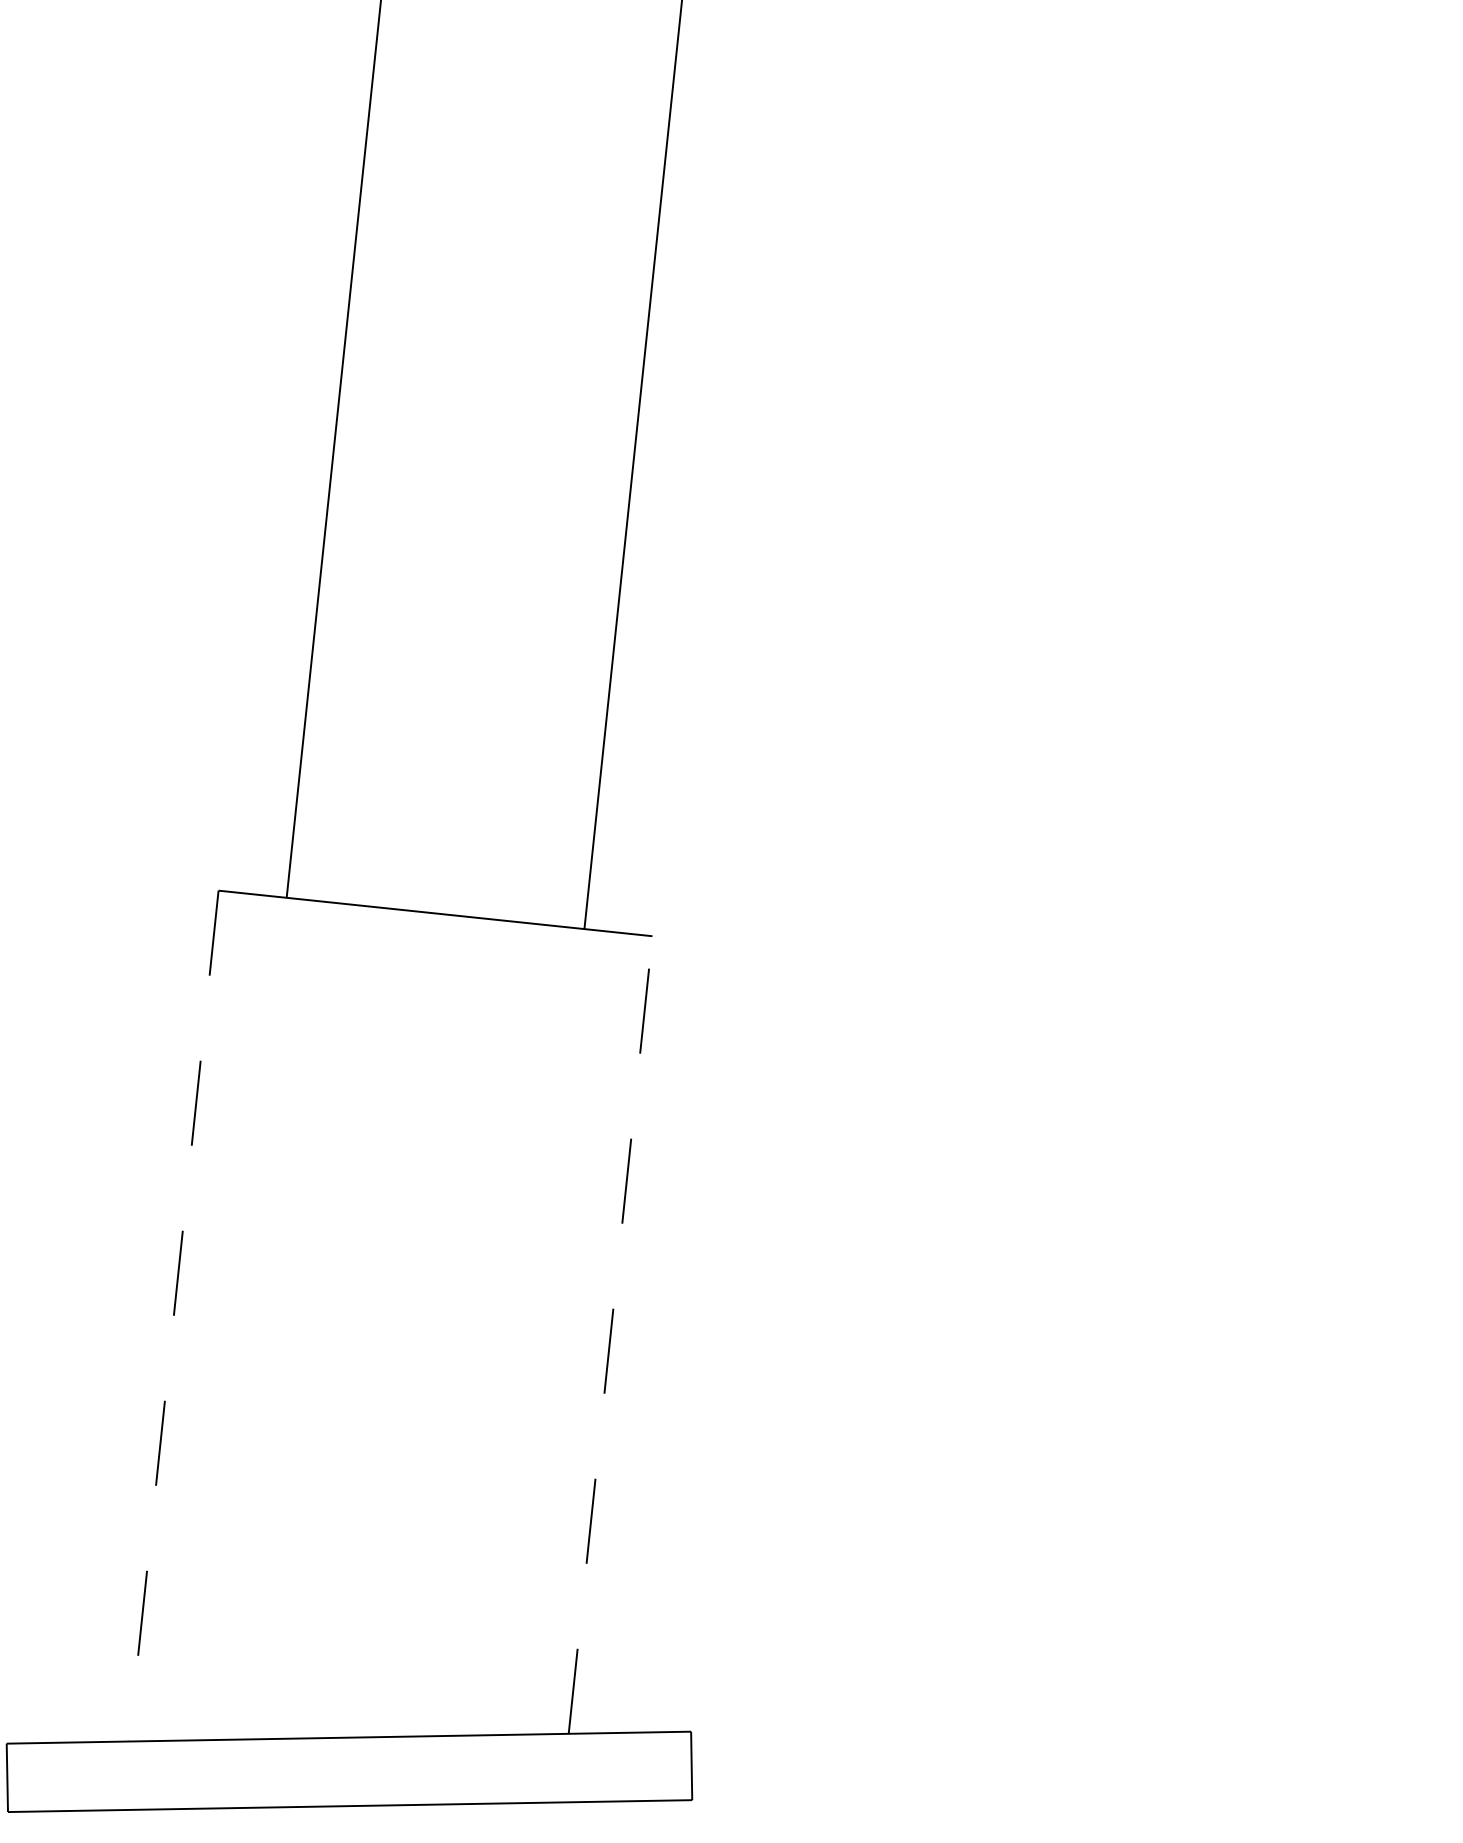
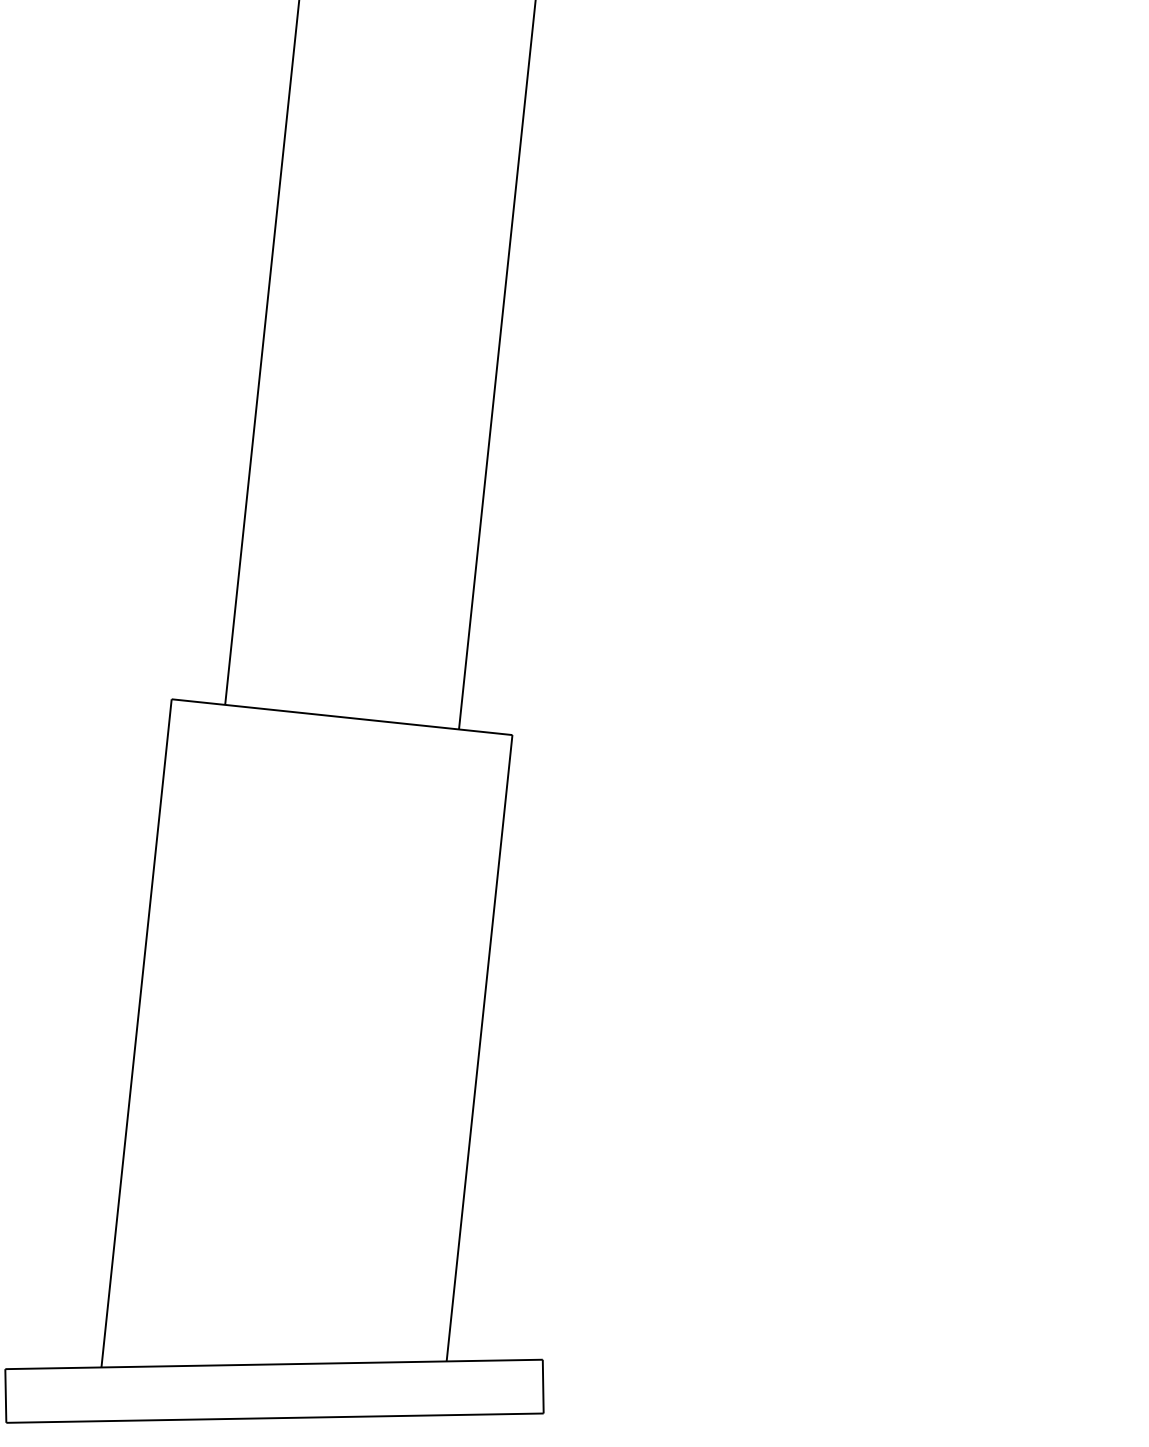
line: (173, 1316) -> (136, 1033), dashed -> solid
line: (610, 1335) -> (479, 1048), dashed -> solid

